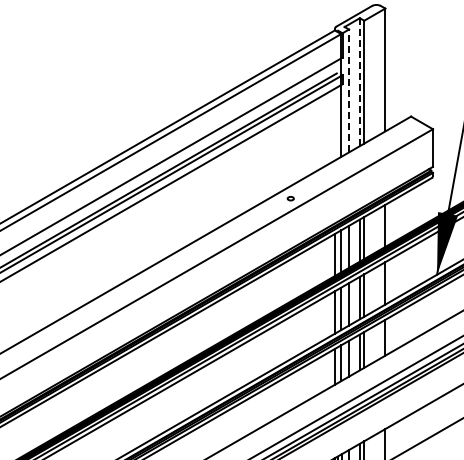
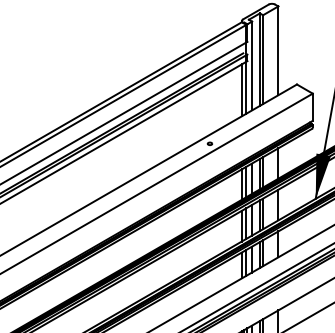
line: (359, 82) -> (259, 59), dashed -> solid
line: (349, 90) -> (252, 65), dashed -> solid
line: (334, 124) -> (241, 90), added

